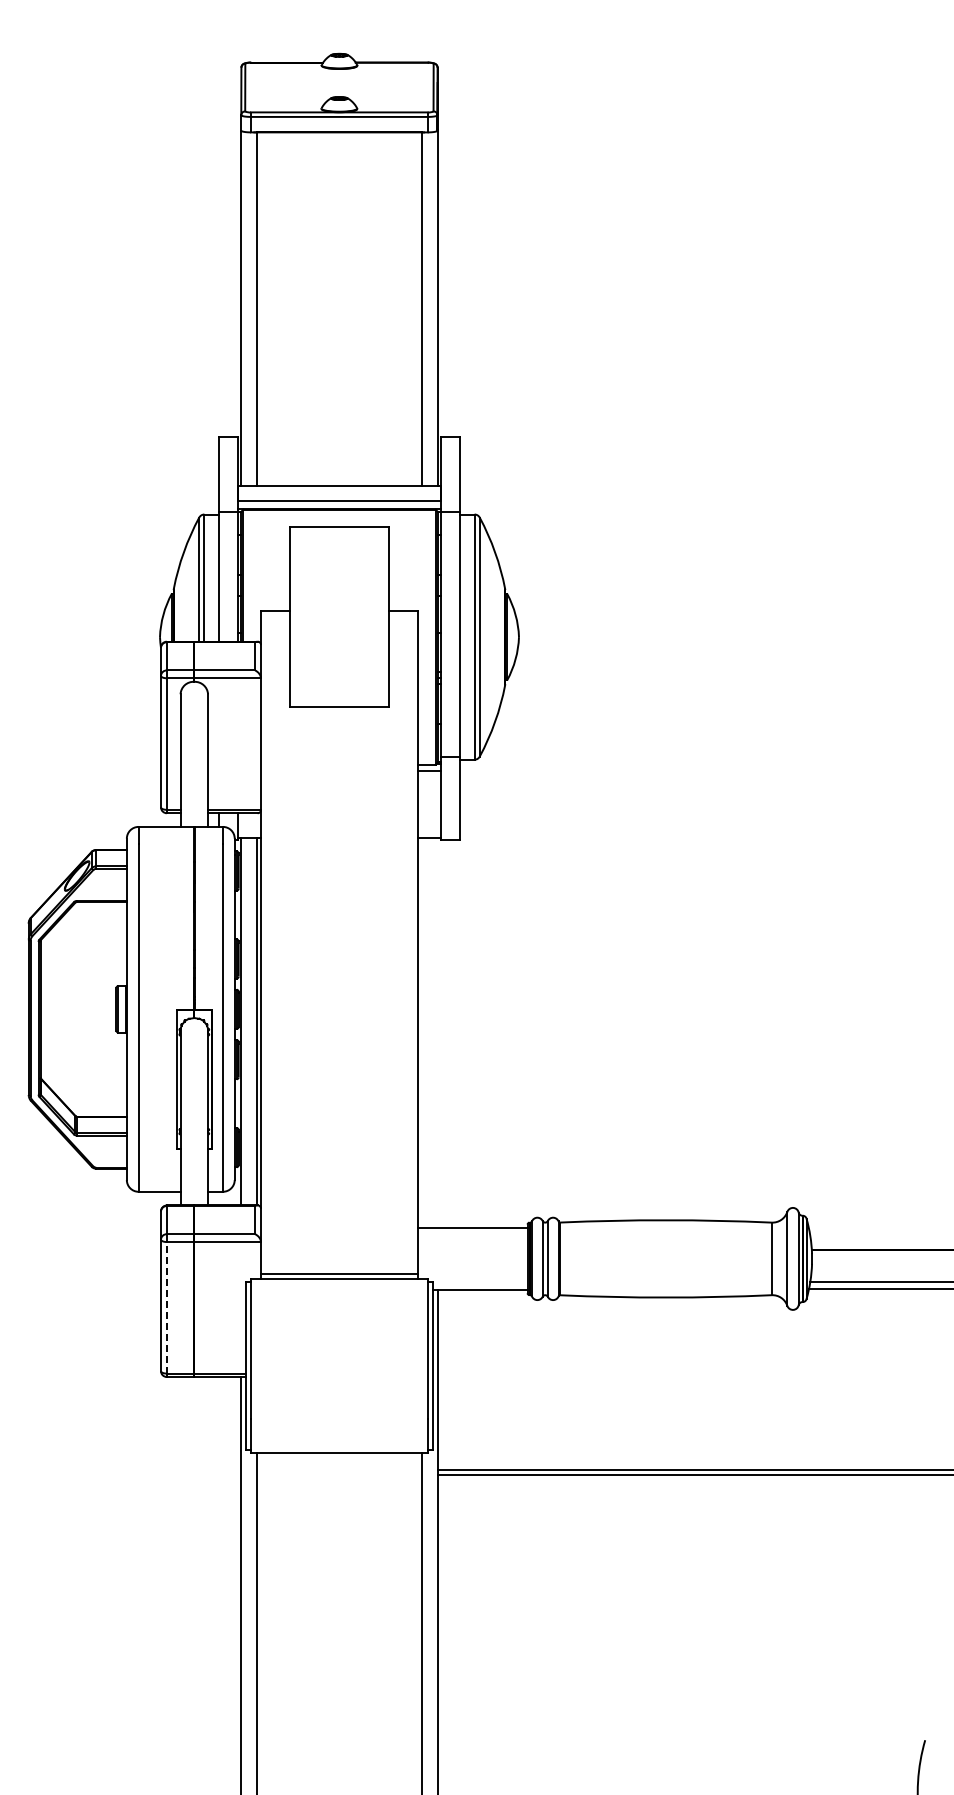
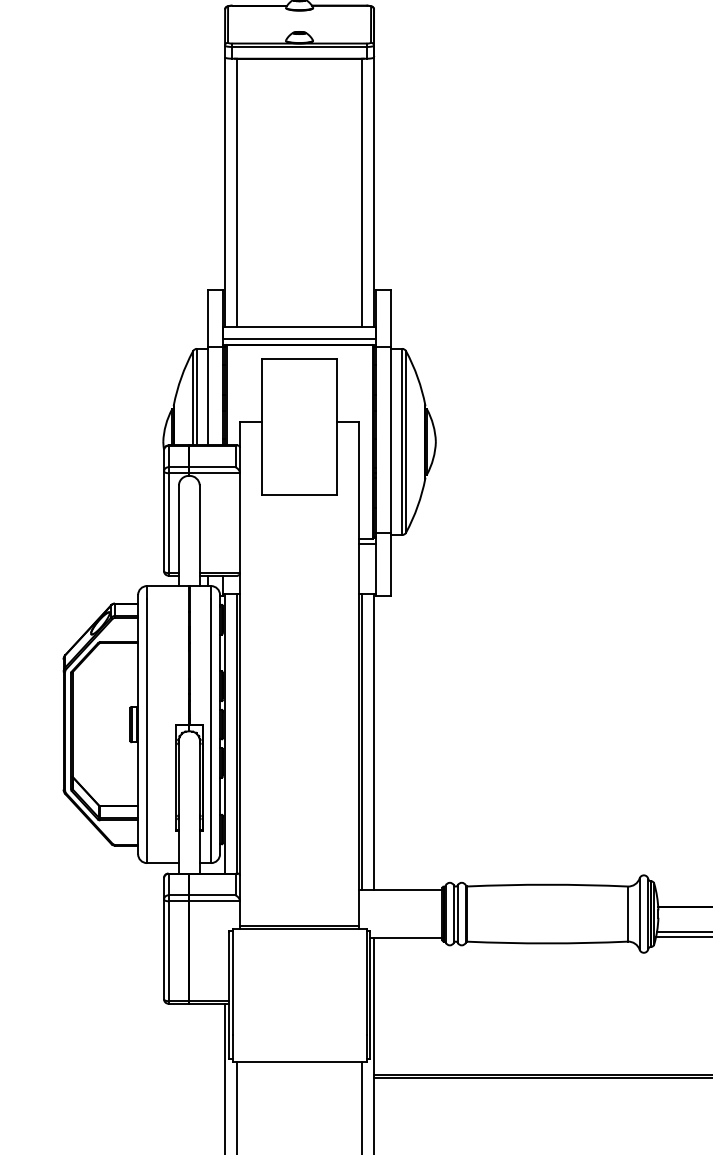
line: (421, 1032) -> (361, 742), added
line: (437, 1032) -> (374, 742), added
line: (166, 1307) -> (168, 950), dashed -> solid

